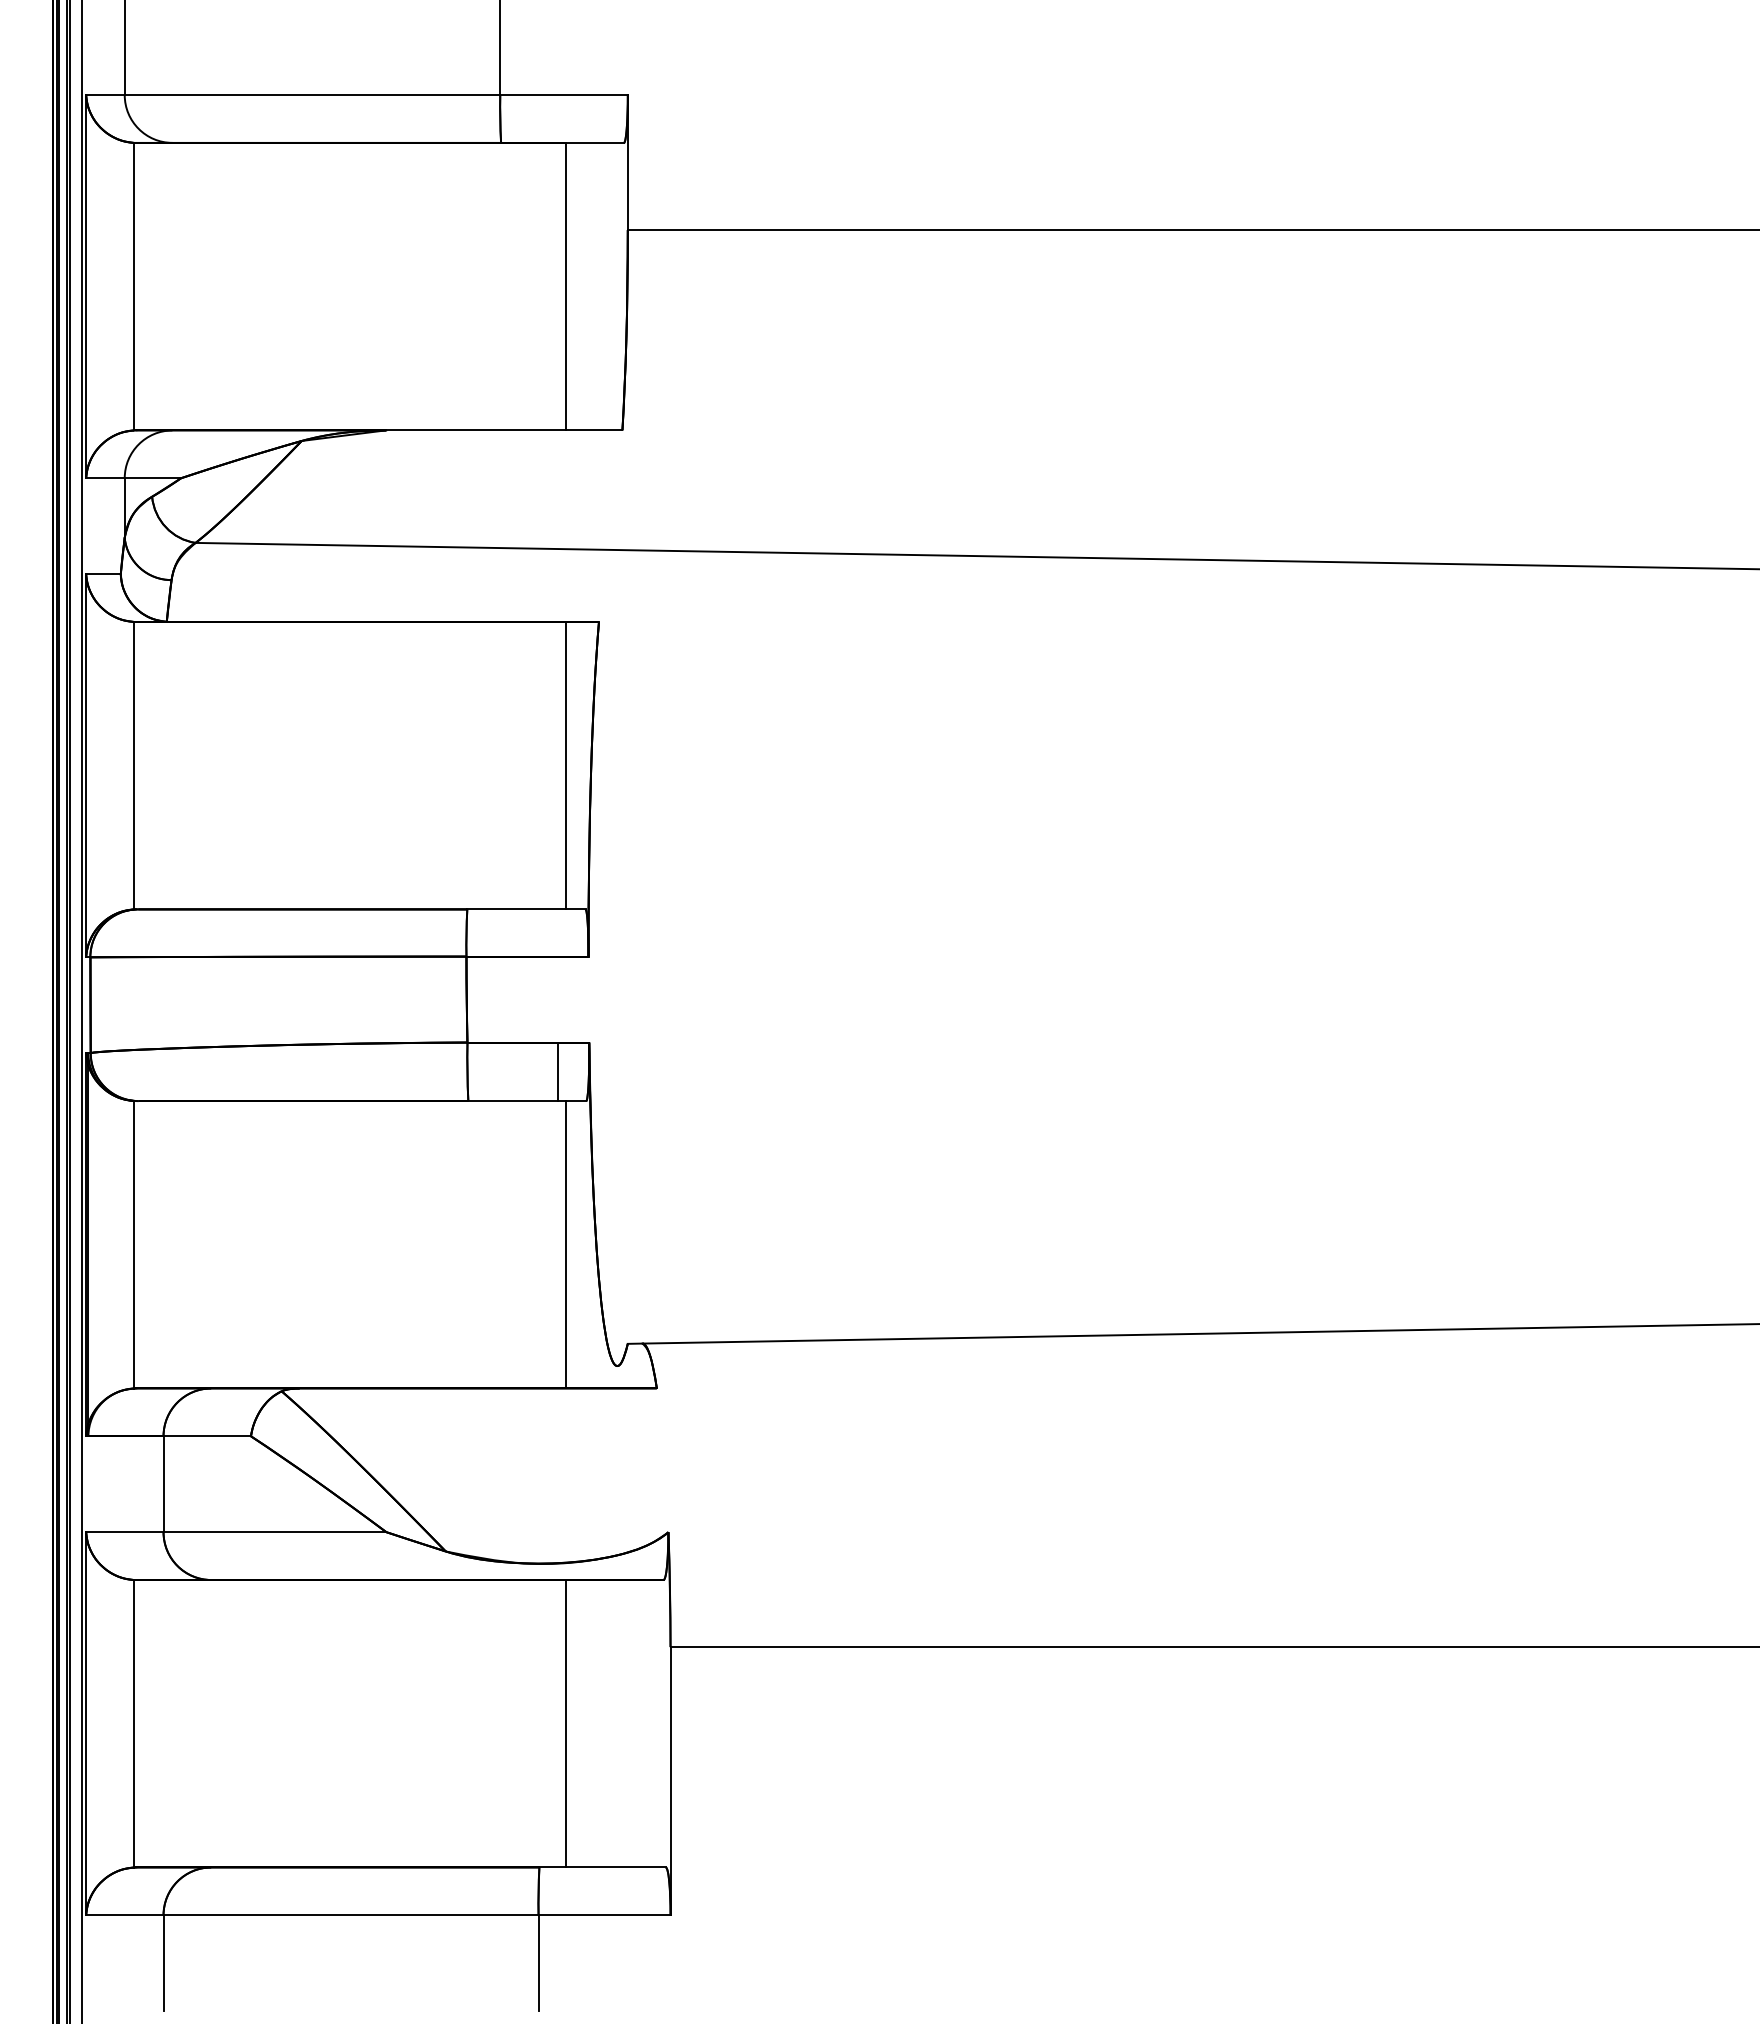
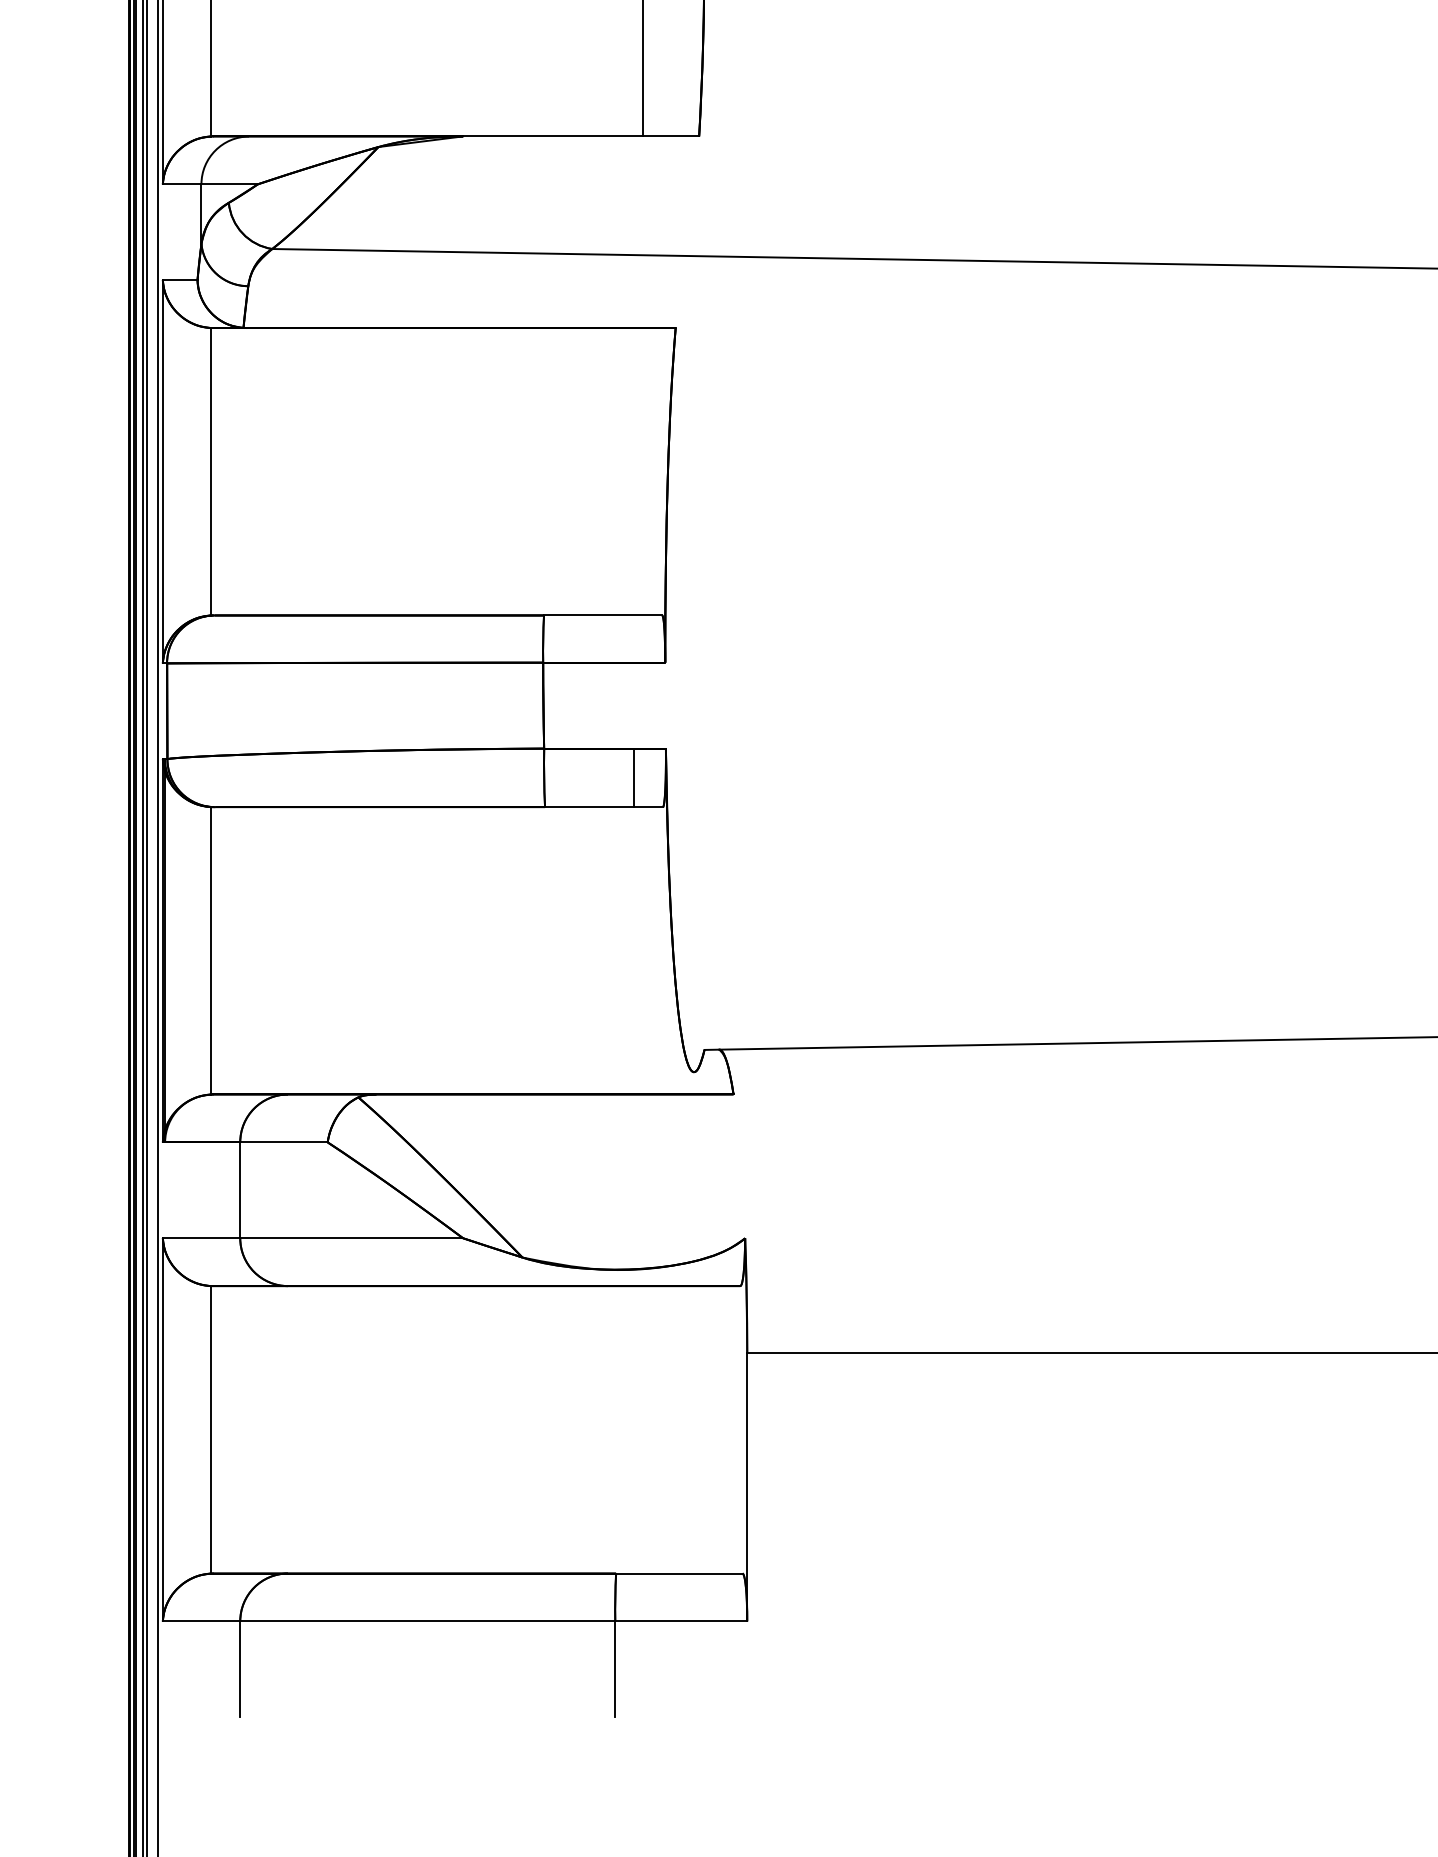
line: (566, 765) -> (643, 471), removed
line: (566, 1244) -> (643, 950), removed
line: (566, 1723) -> (643, 1429), removed

